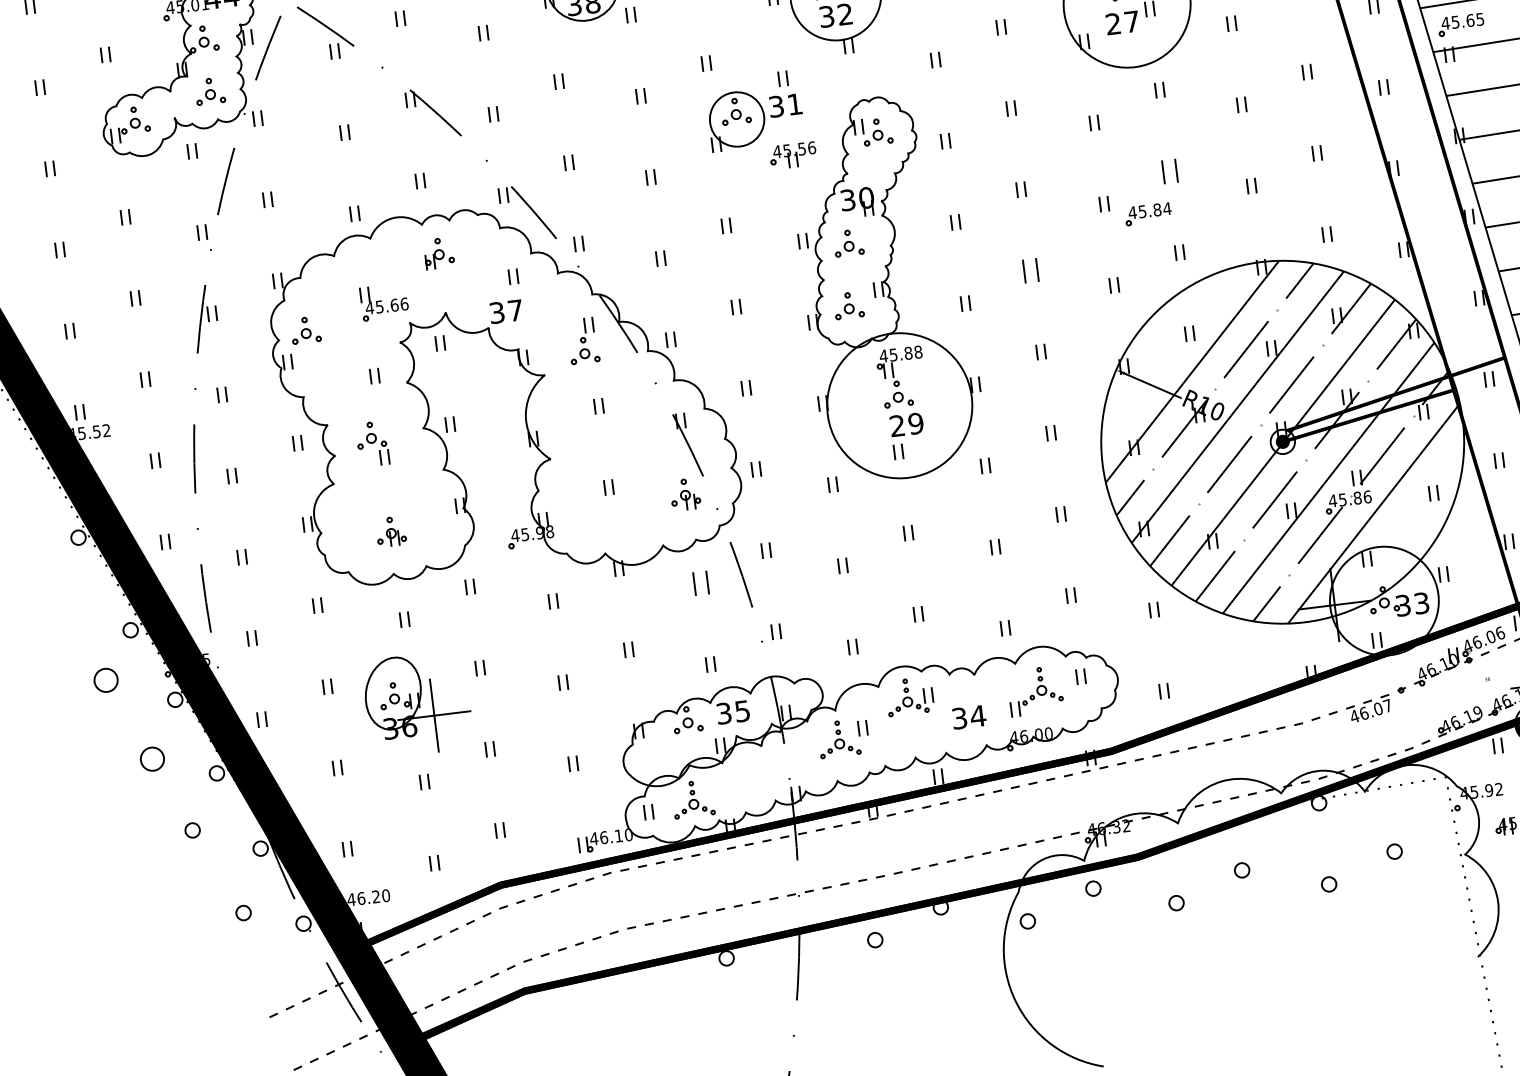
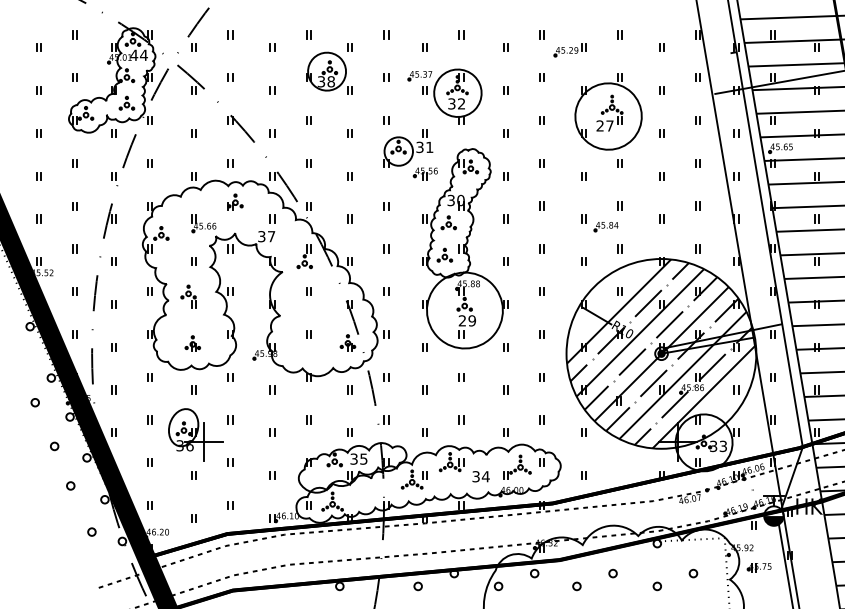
part: (1168, 170) -> (619, 205), size x0.62
part: (1030, 270) -> (541, 248), size x0.62
part: (699, 582) -> (349, 389), size x0.62
part: (104, 680) -> (34, 402), size x0.62
part: (152, 759) -> (54, 446), size x0.62

